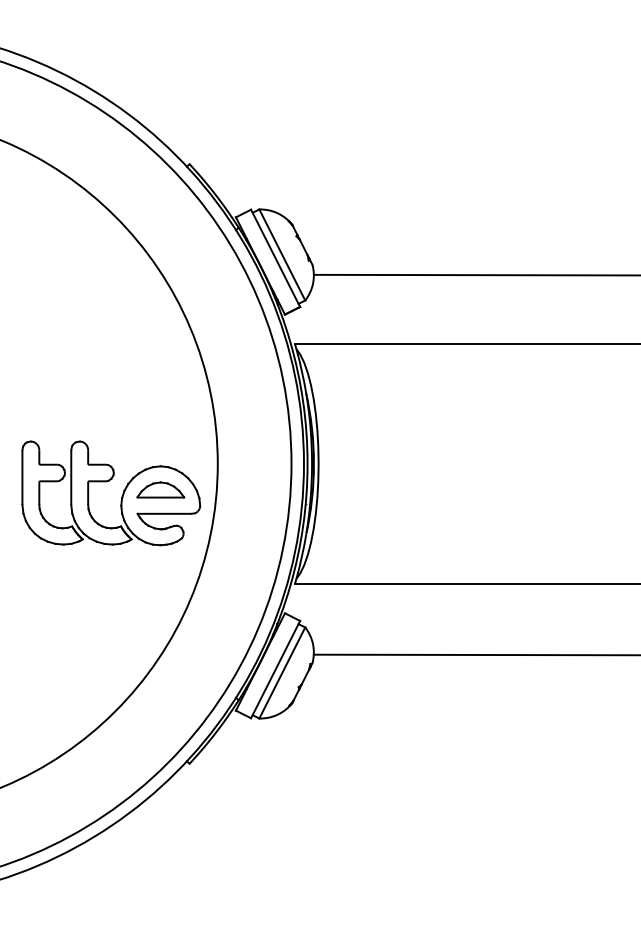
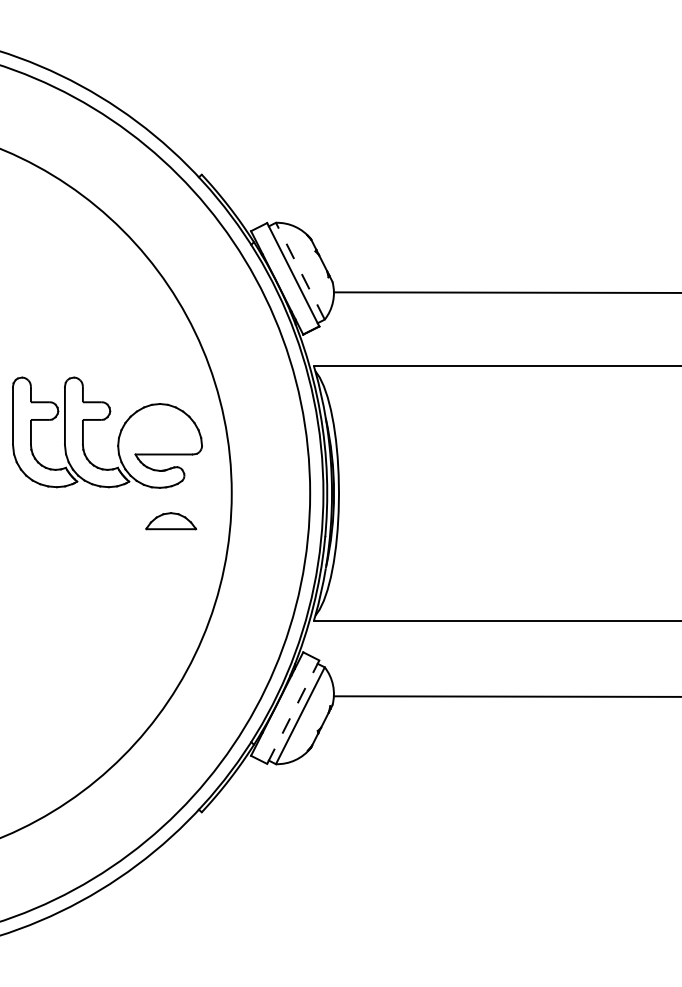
line: (282, 254) -> (300, 270), solid -> dashed
part: (121, 495) -> (118, 435), moved
line: (275, 669) -> (293, 712), solid -> dashed

